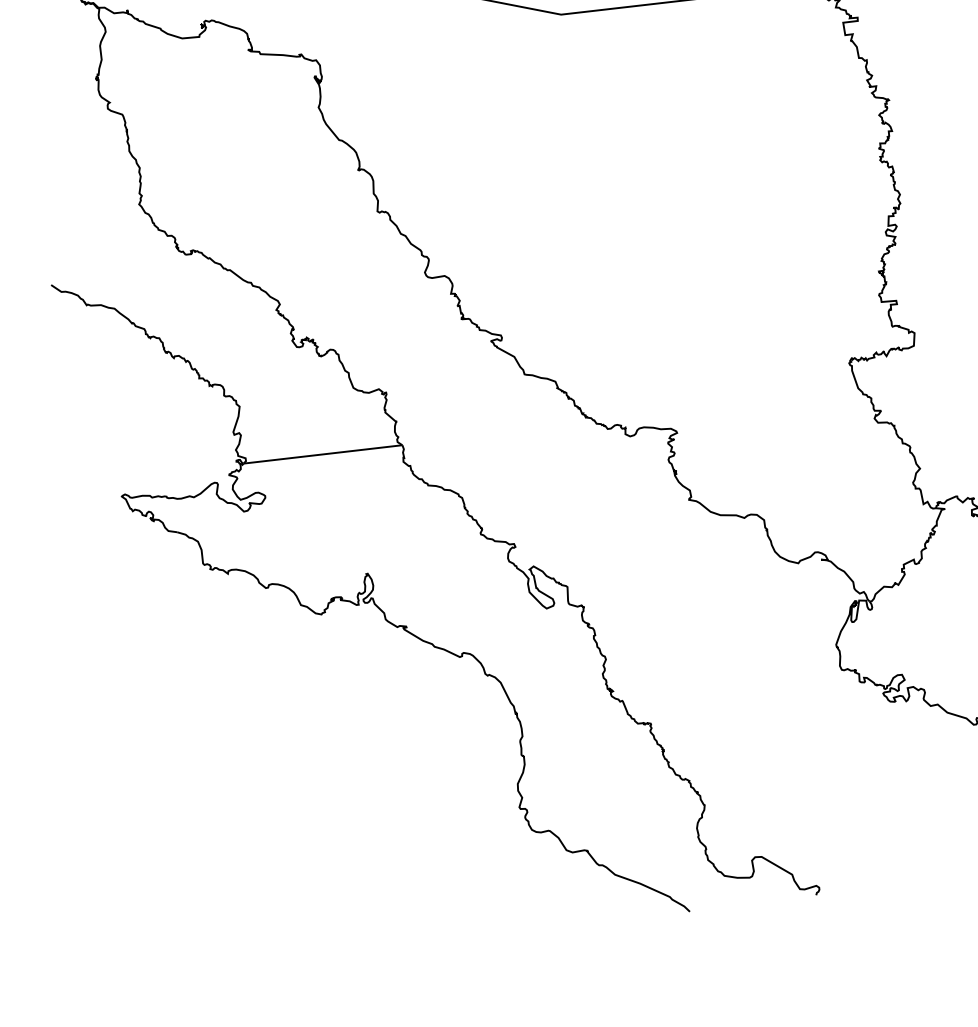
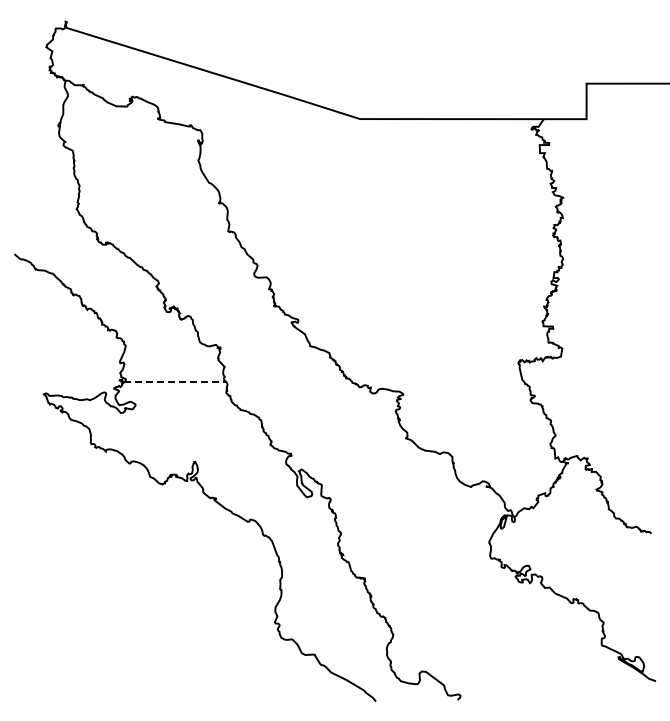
line: (324, 454) -> (176, 382), solid -> dashed

